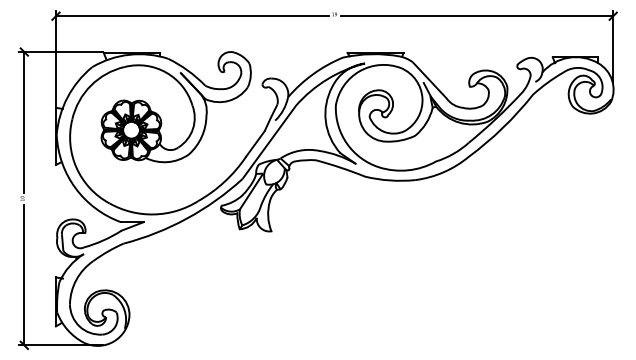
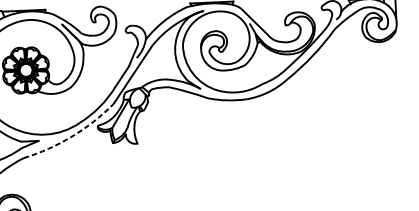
arc: (187, 218) -> (72, 136), solid -> dashed

